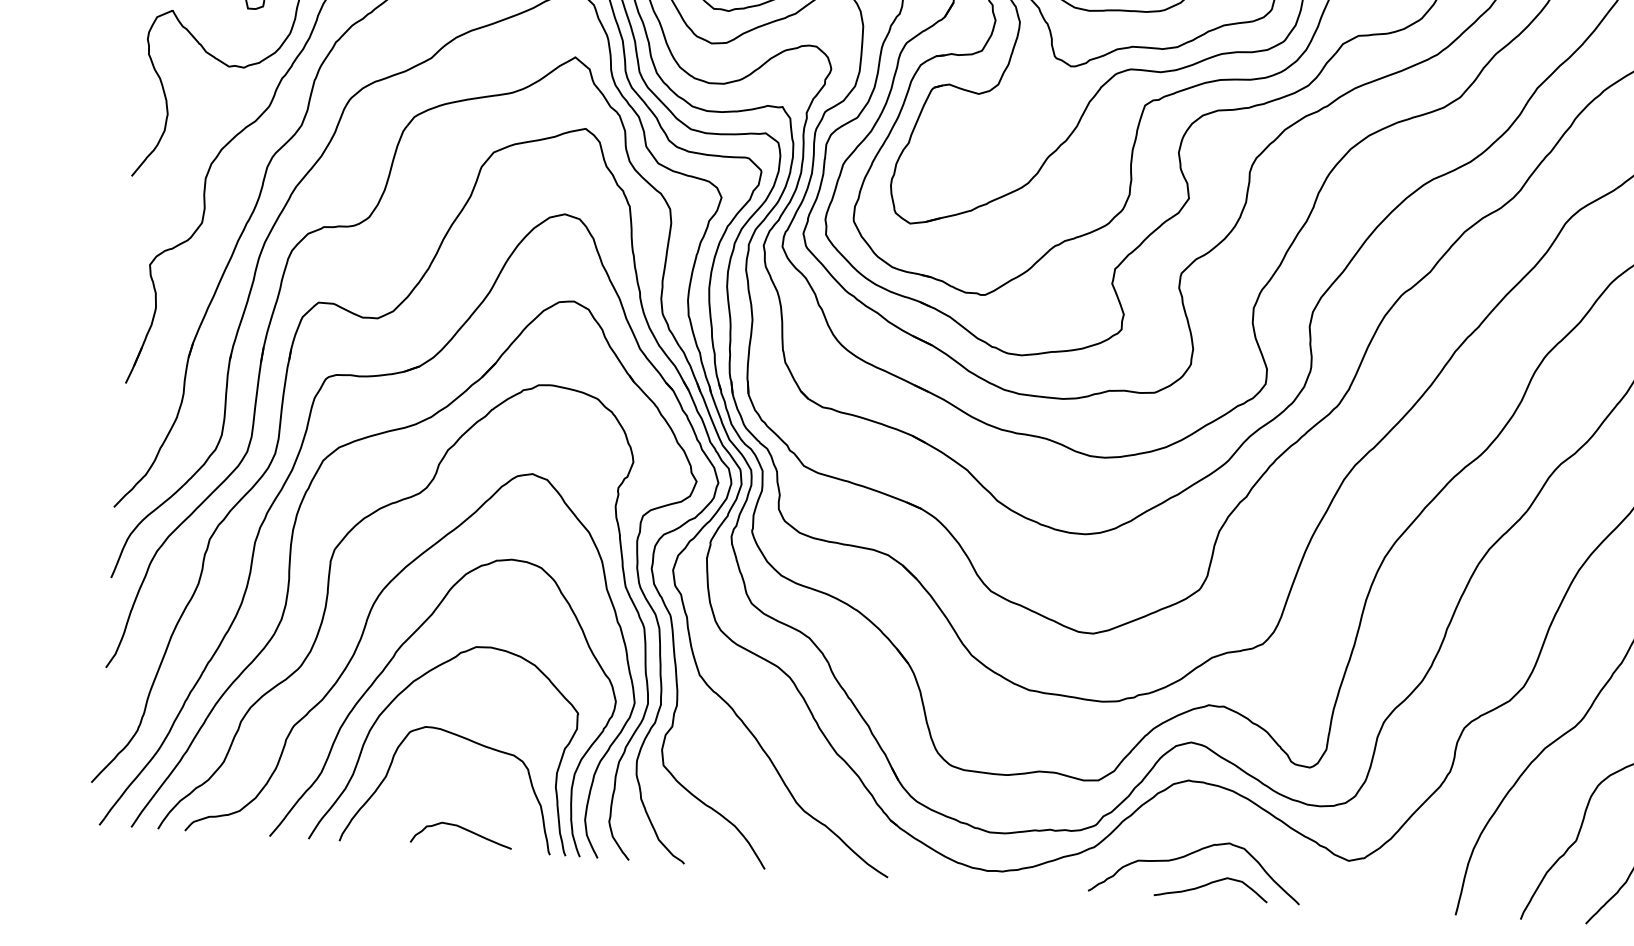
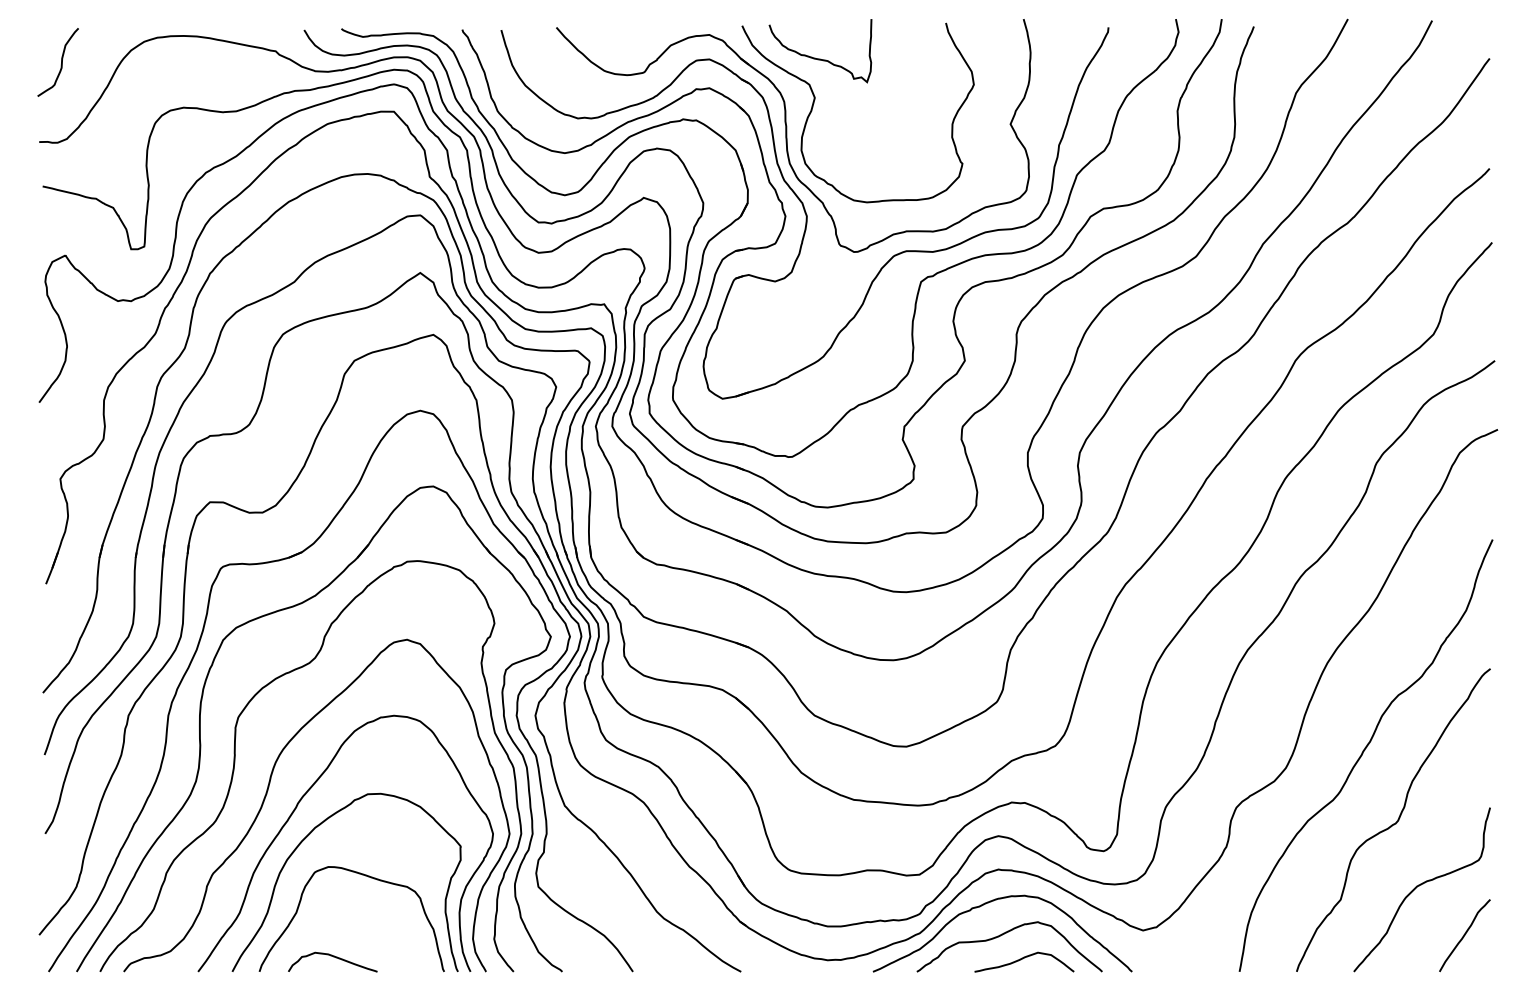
curve: (1178, 817) -> (991, 902), added
curve: (462, 829) -> (333, 957), moved

